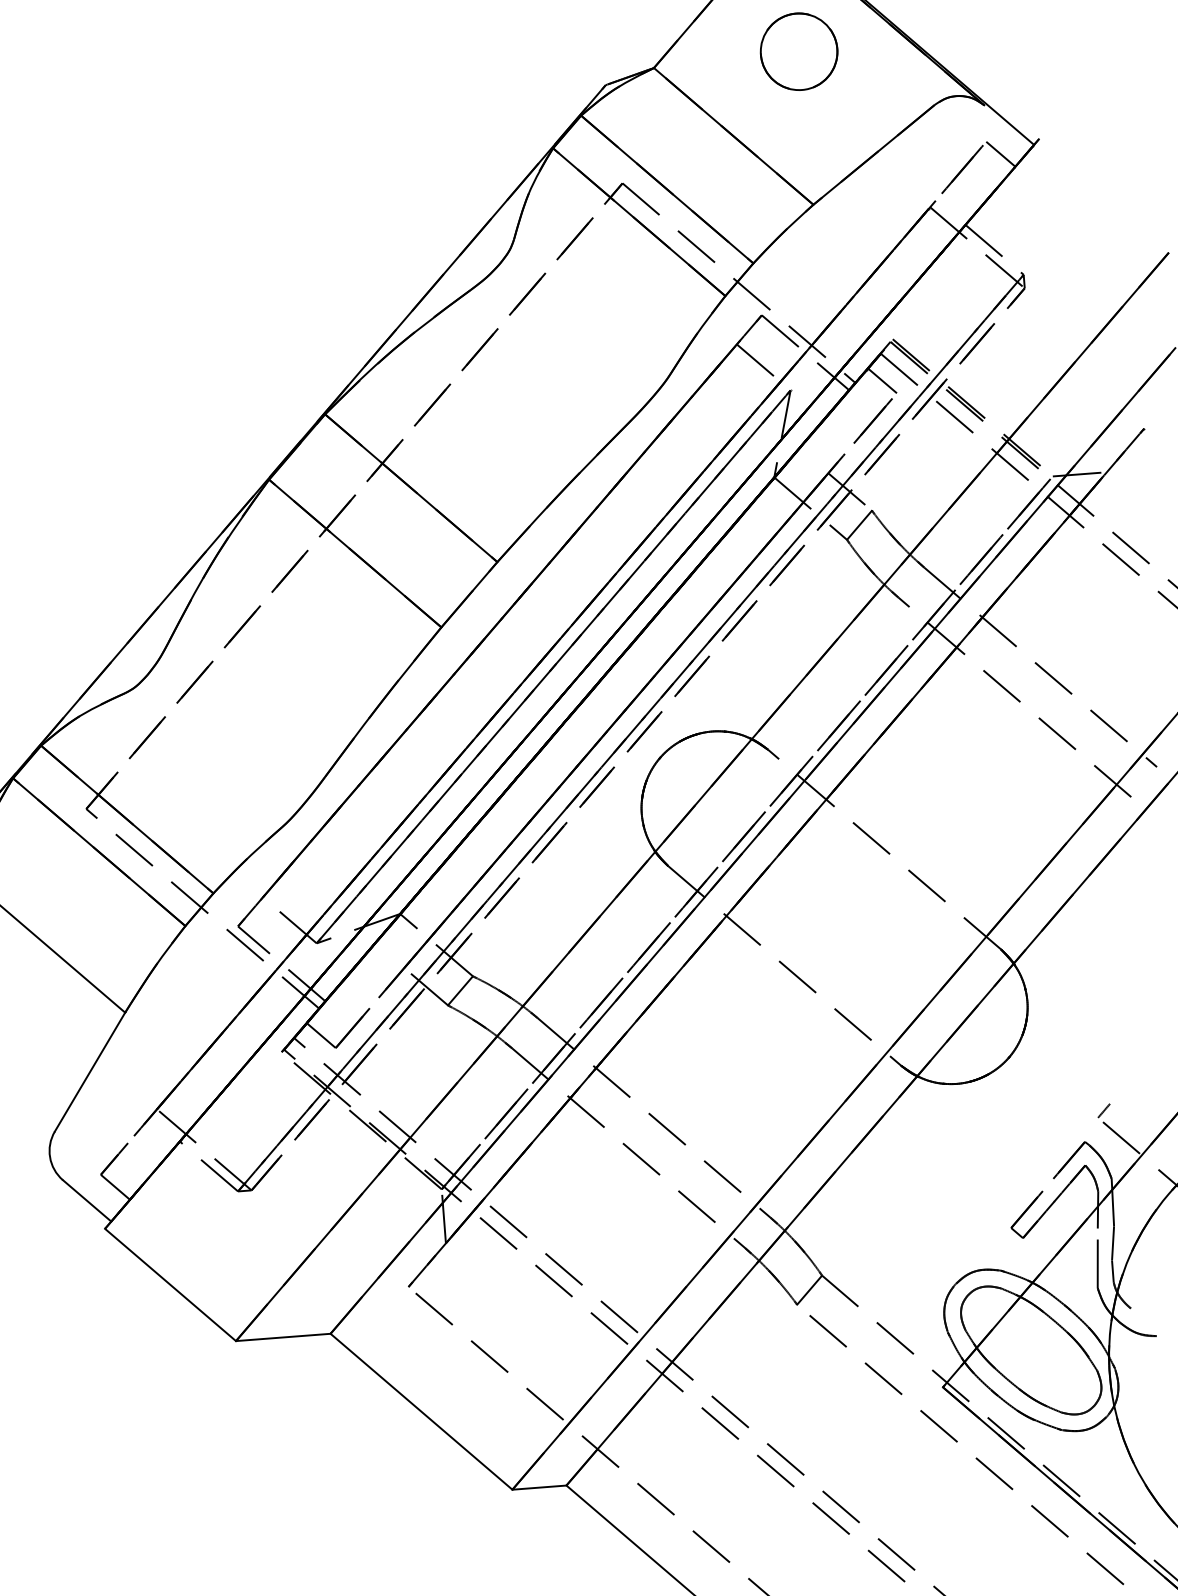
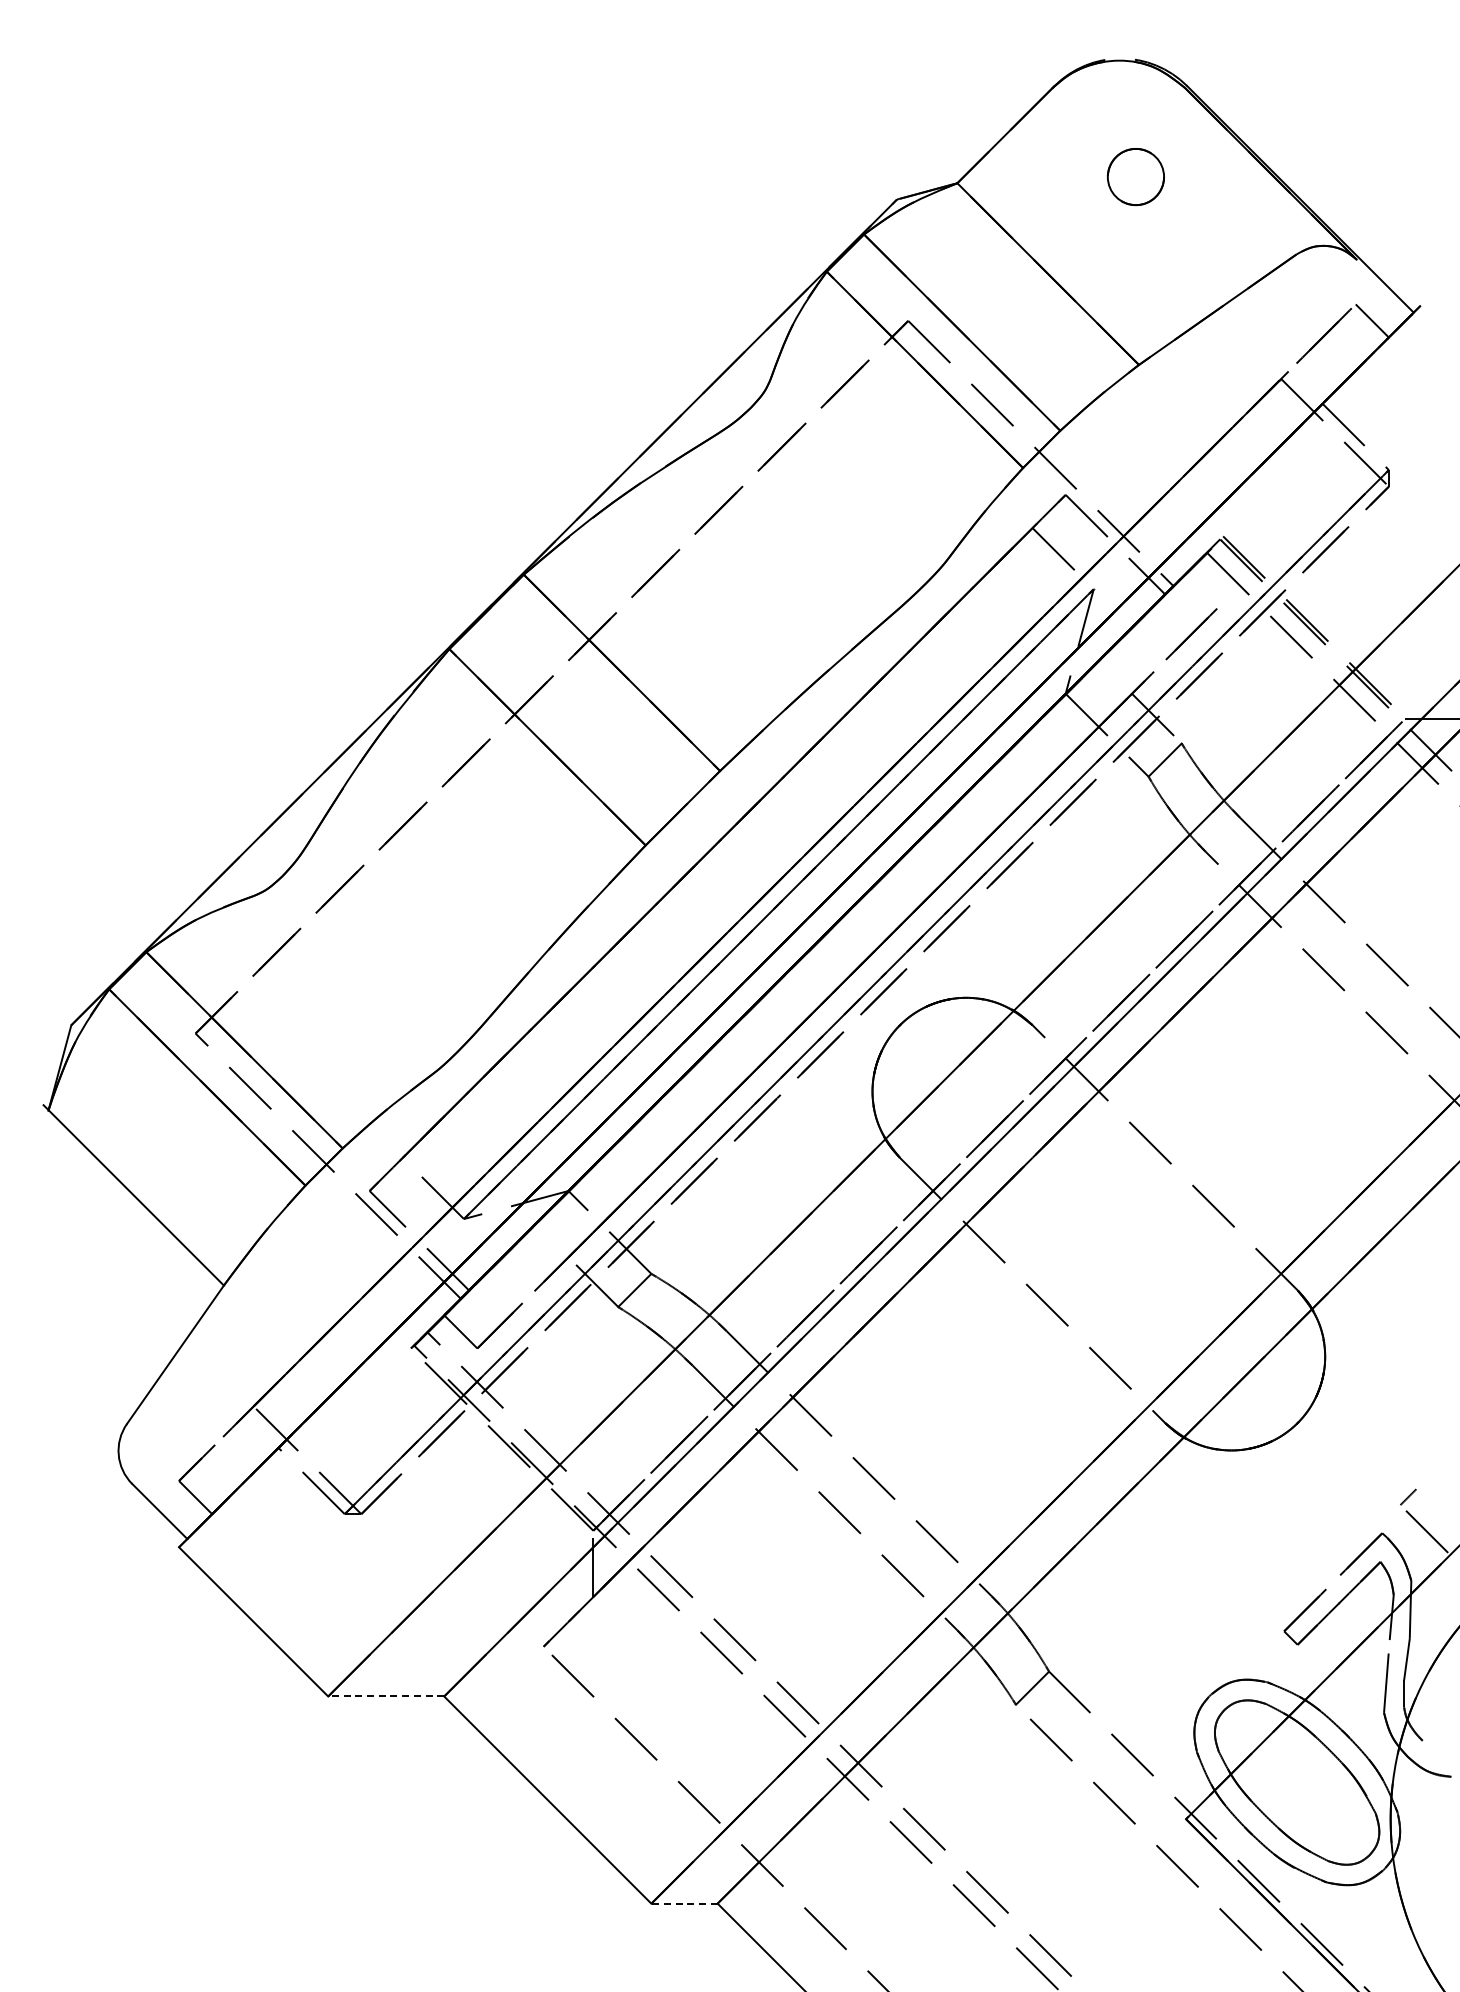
circle: (798, 51) -> (1135, 176), size x0.6
line: (882, 380) -> (1206, 585), removed
line: (282, 1337) -> (385, 1696), solid -> dashed
line: (539, 1487) -> (684, 1903), solid -> dashed

